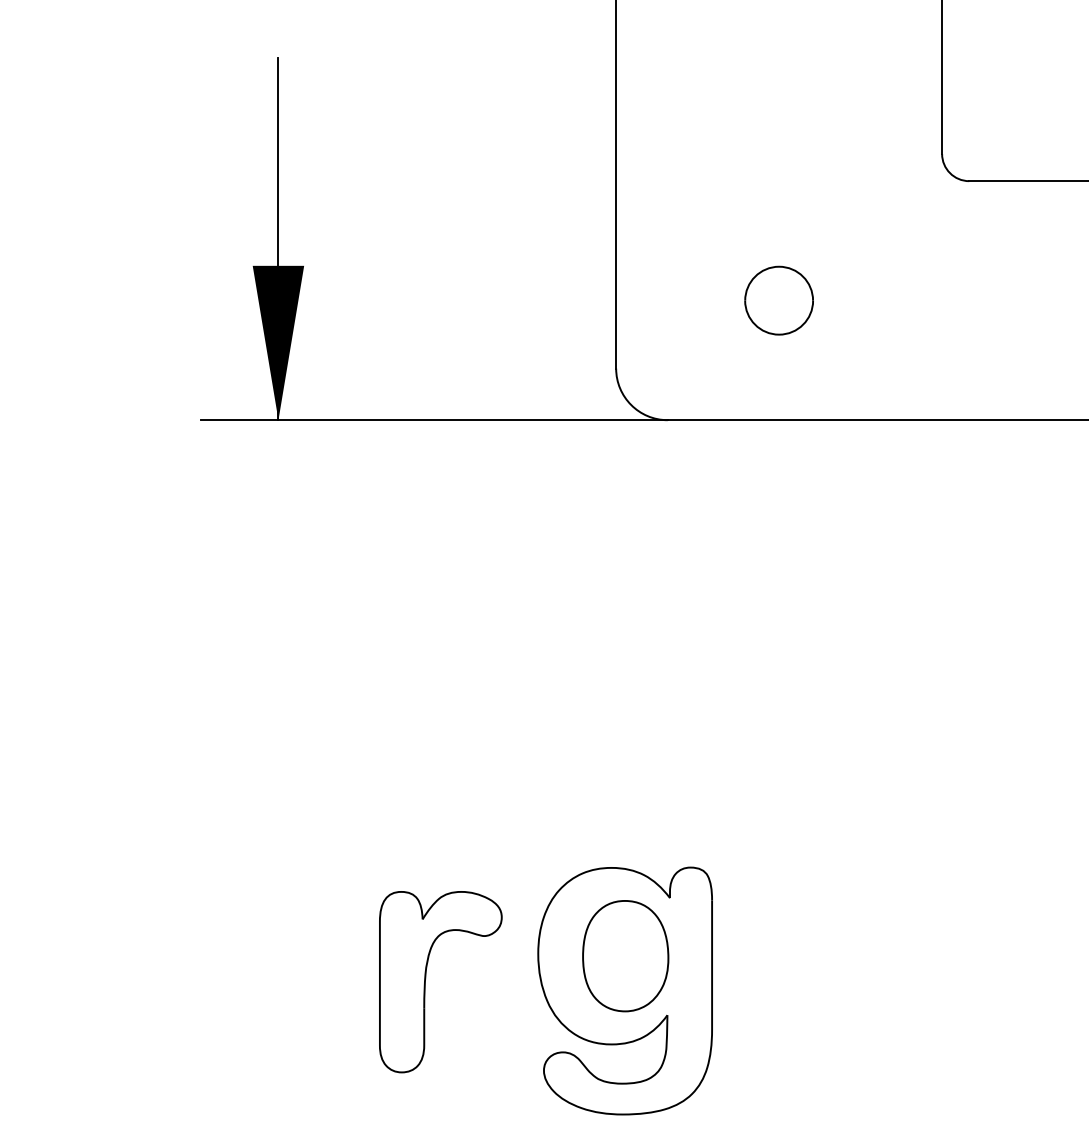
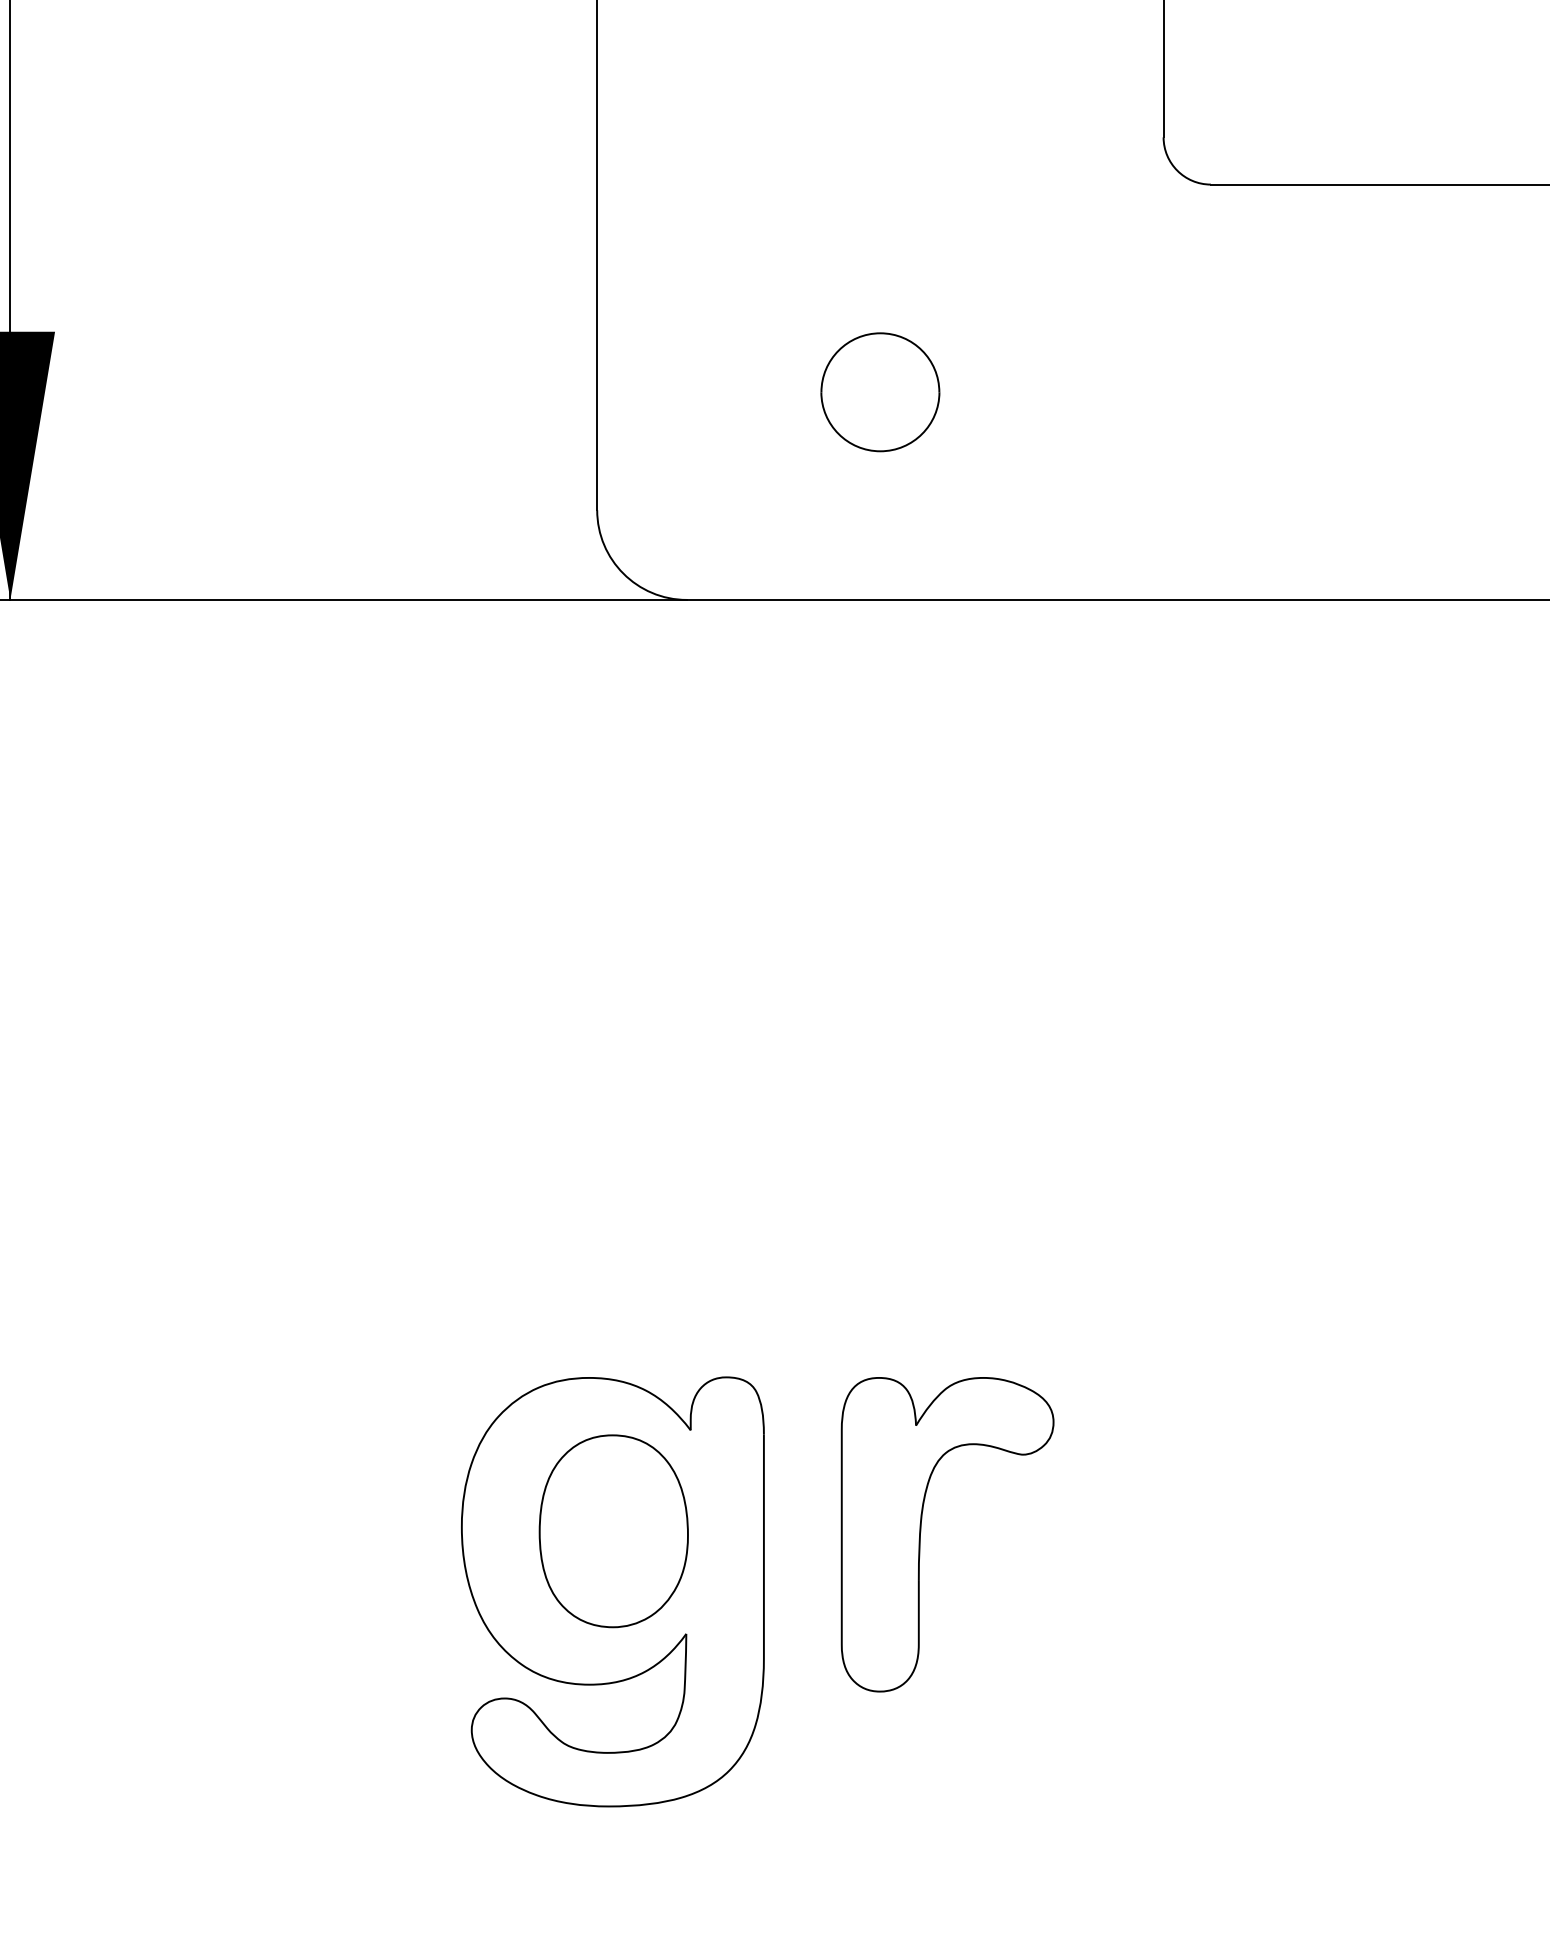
part: (426, 978) -> (922, 1528), moved

